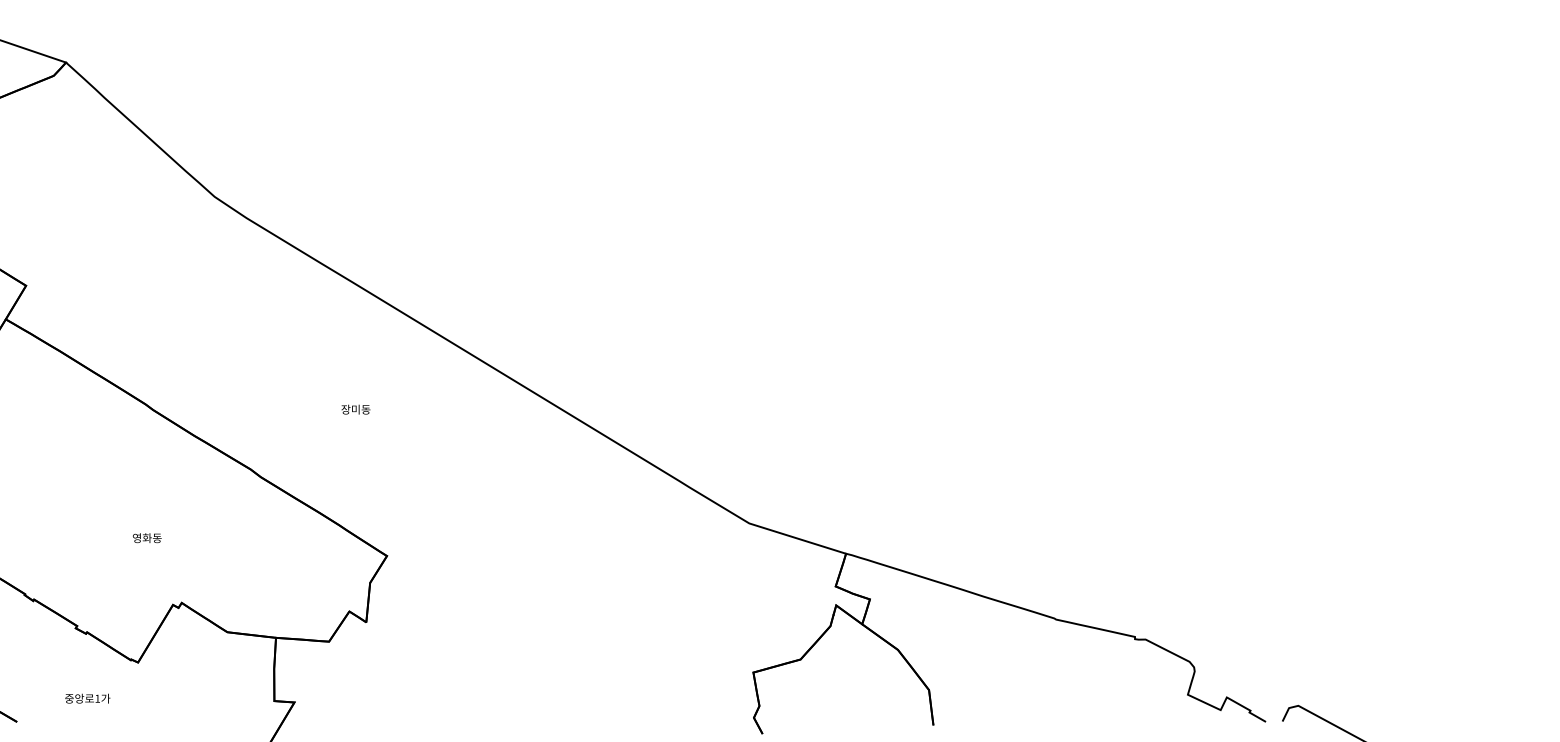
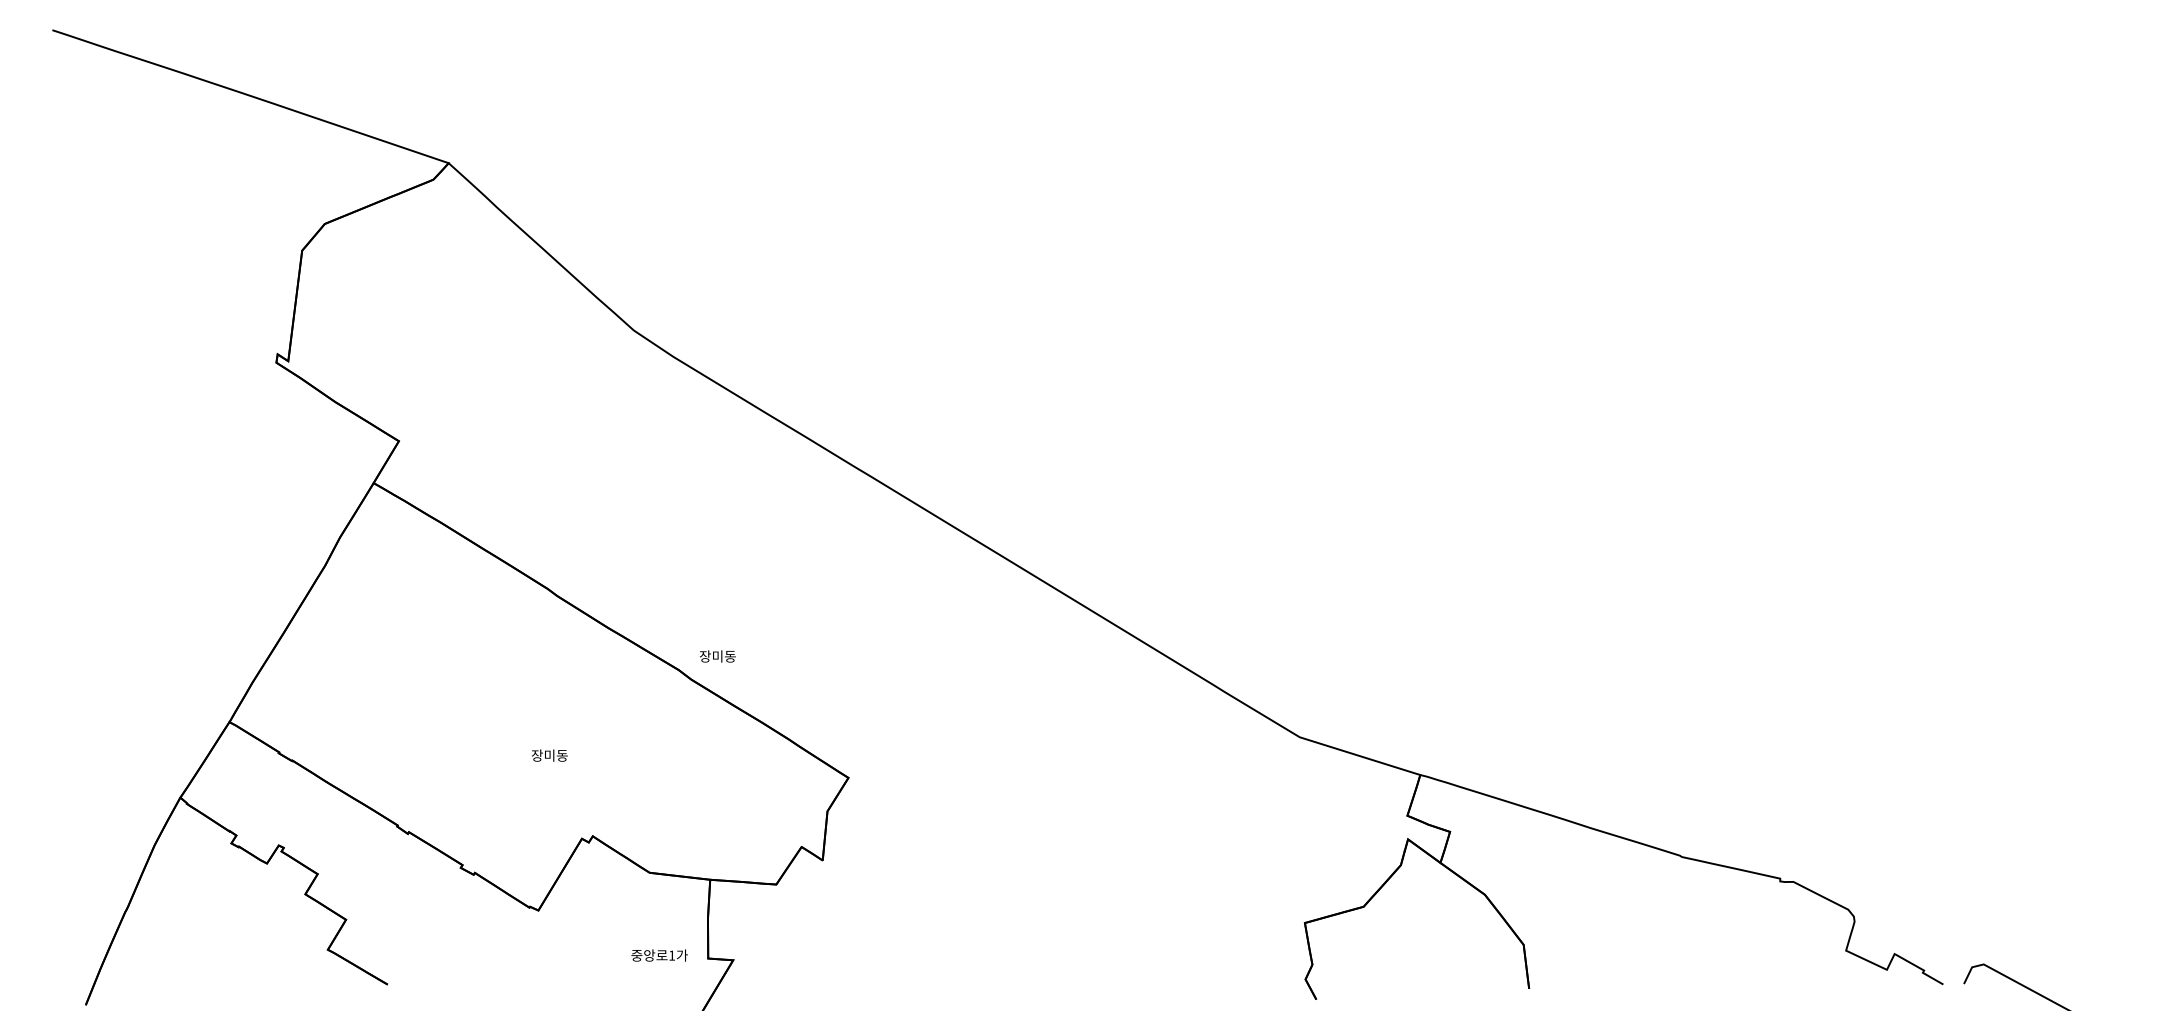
text: (355, 409) -> (717, 656), moved
text: (142, 538) -> (543, 755), 영화동 -> 장미동
text: (87, 698) -> (659, 955), moved

